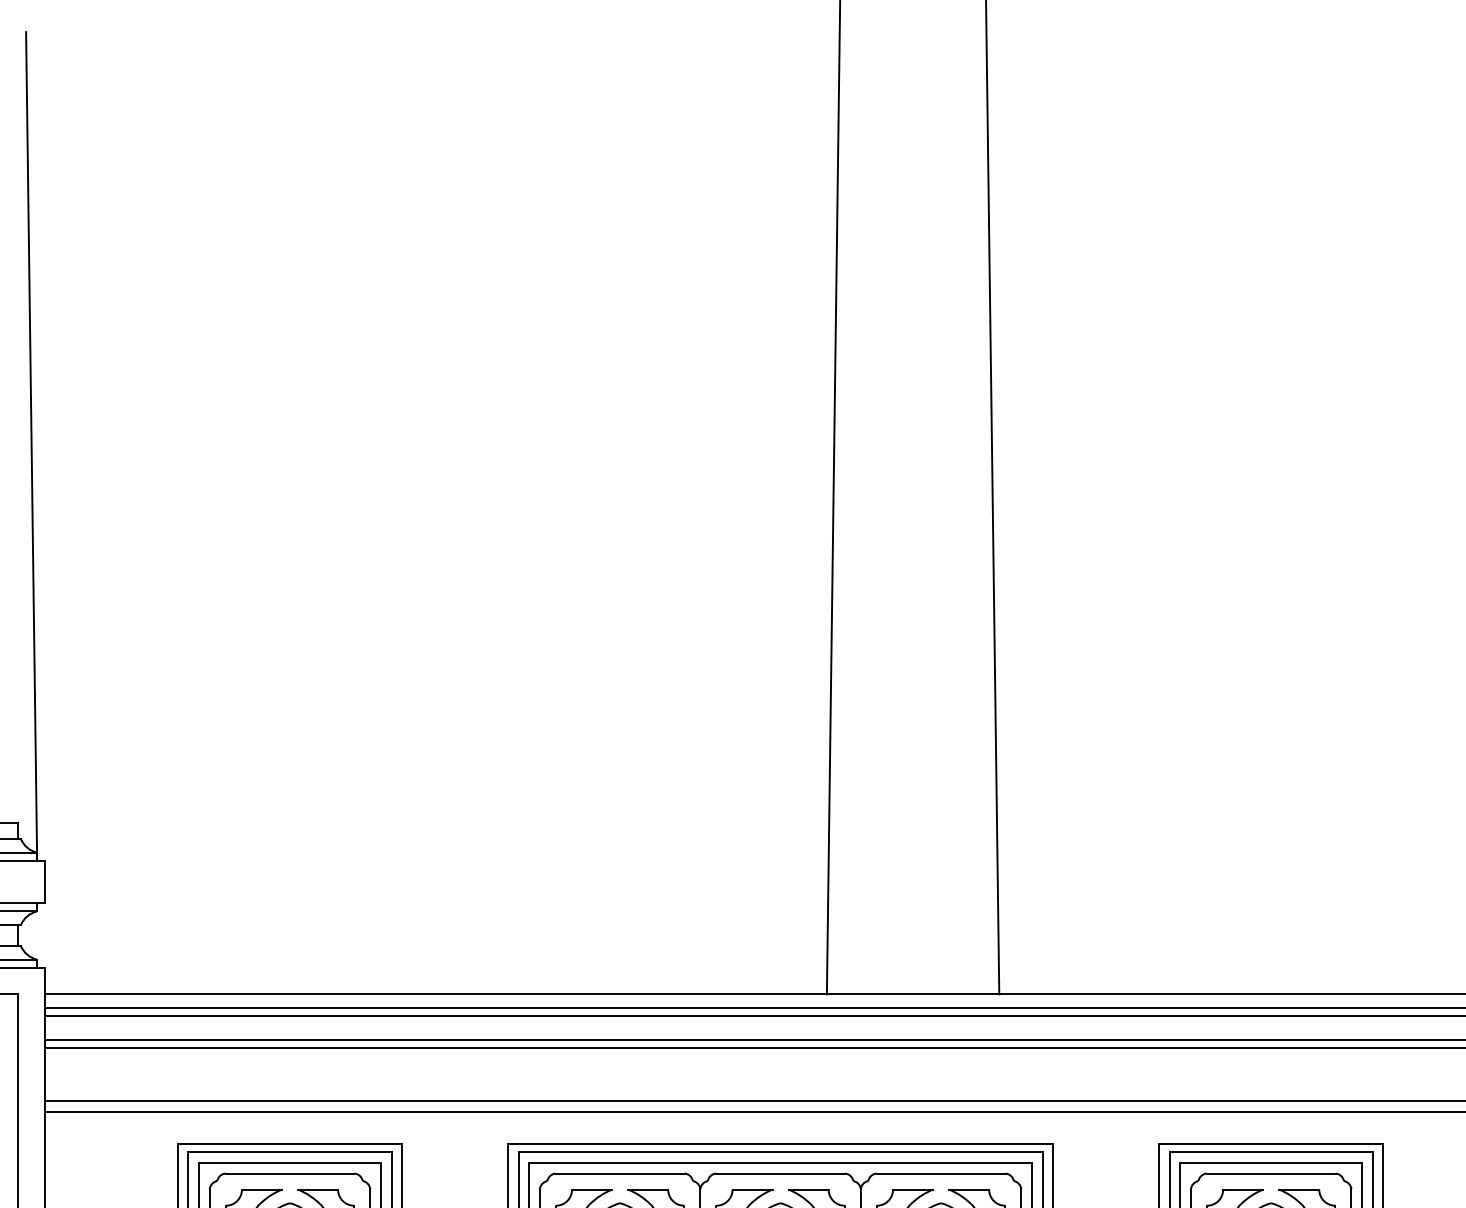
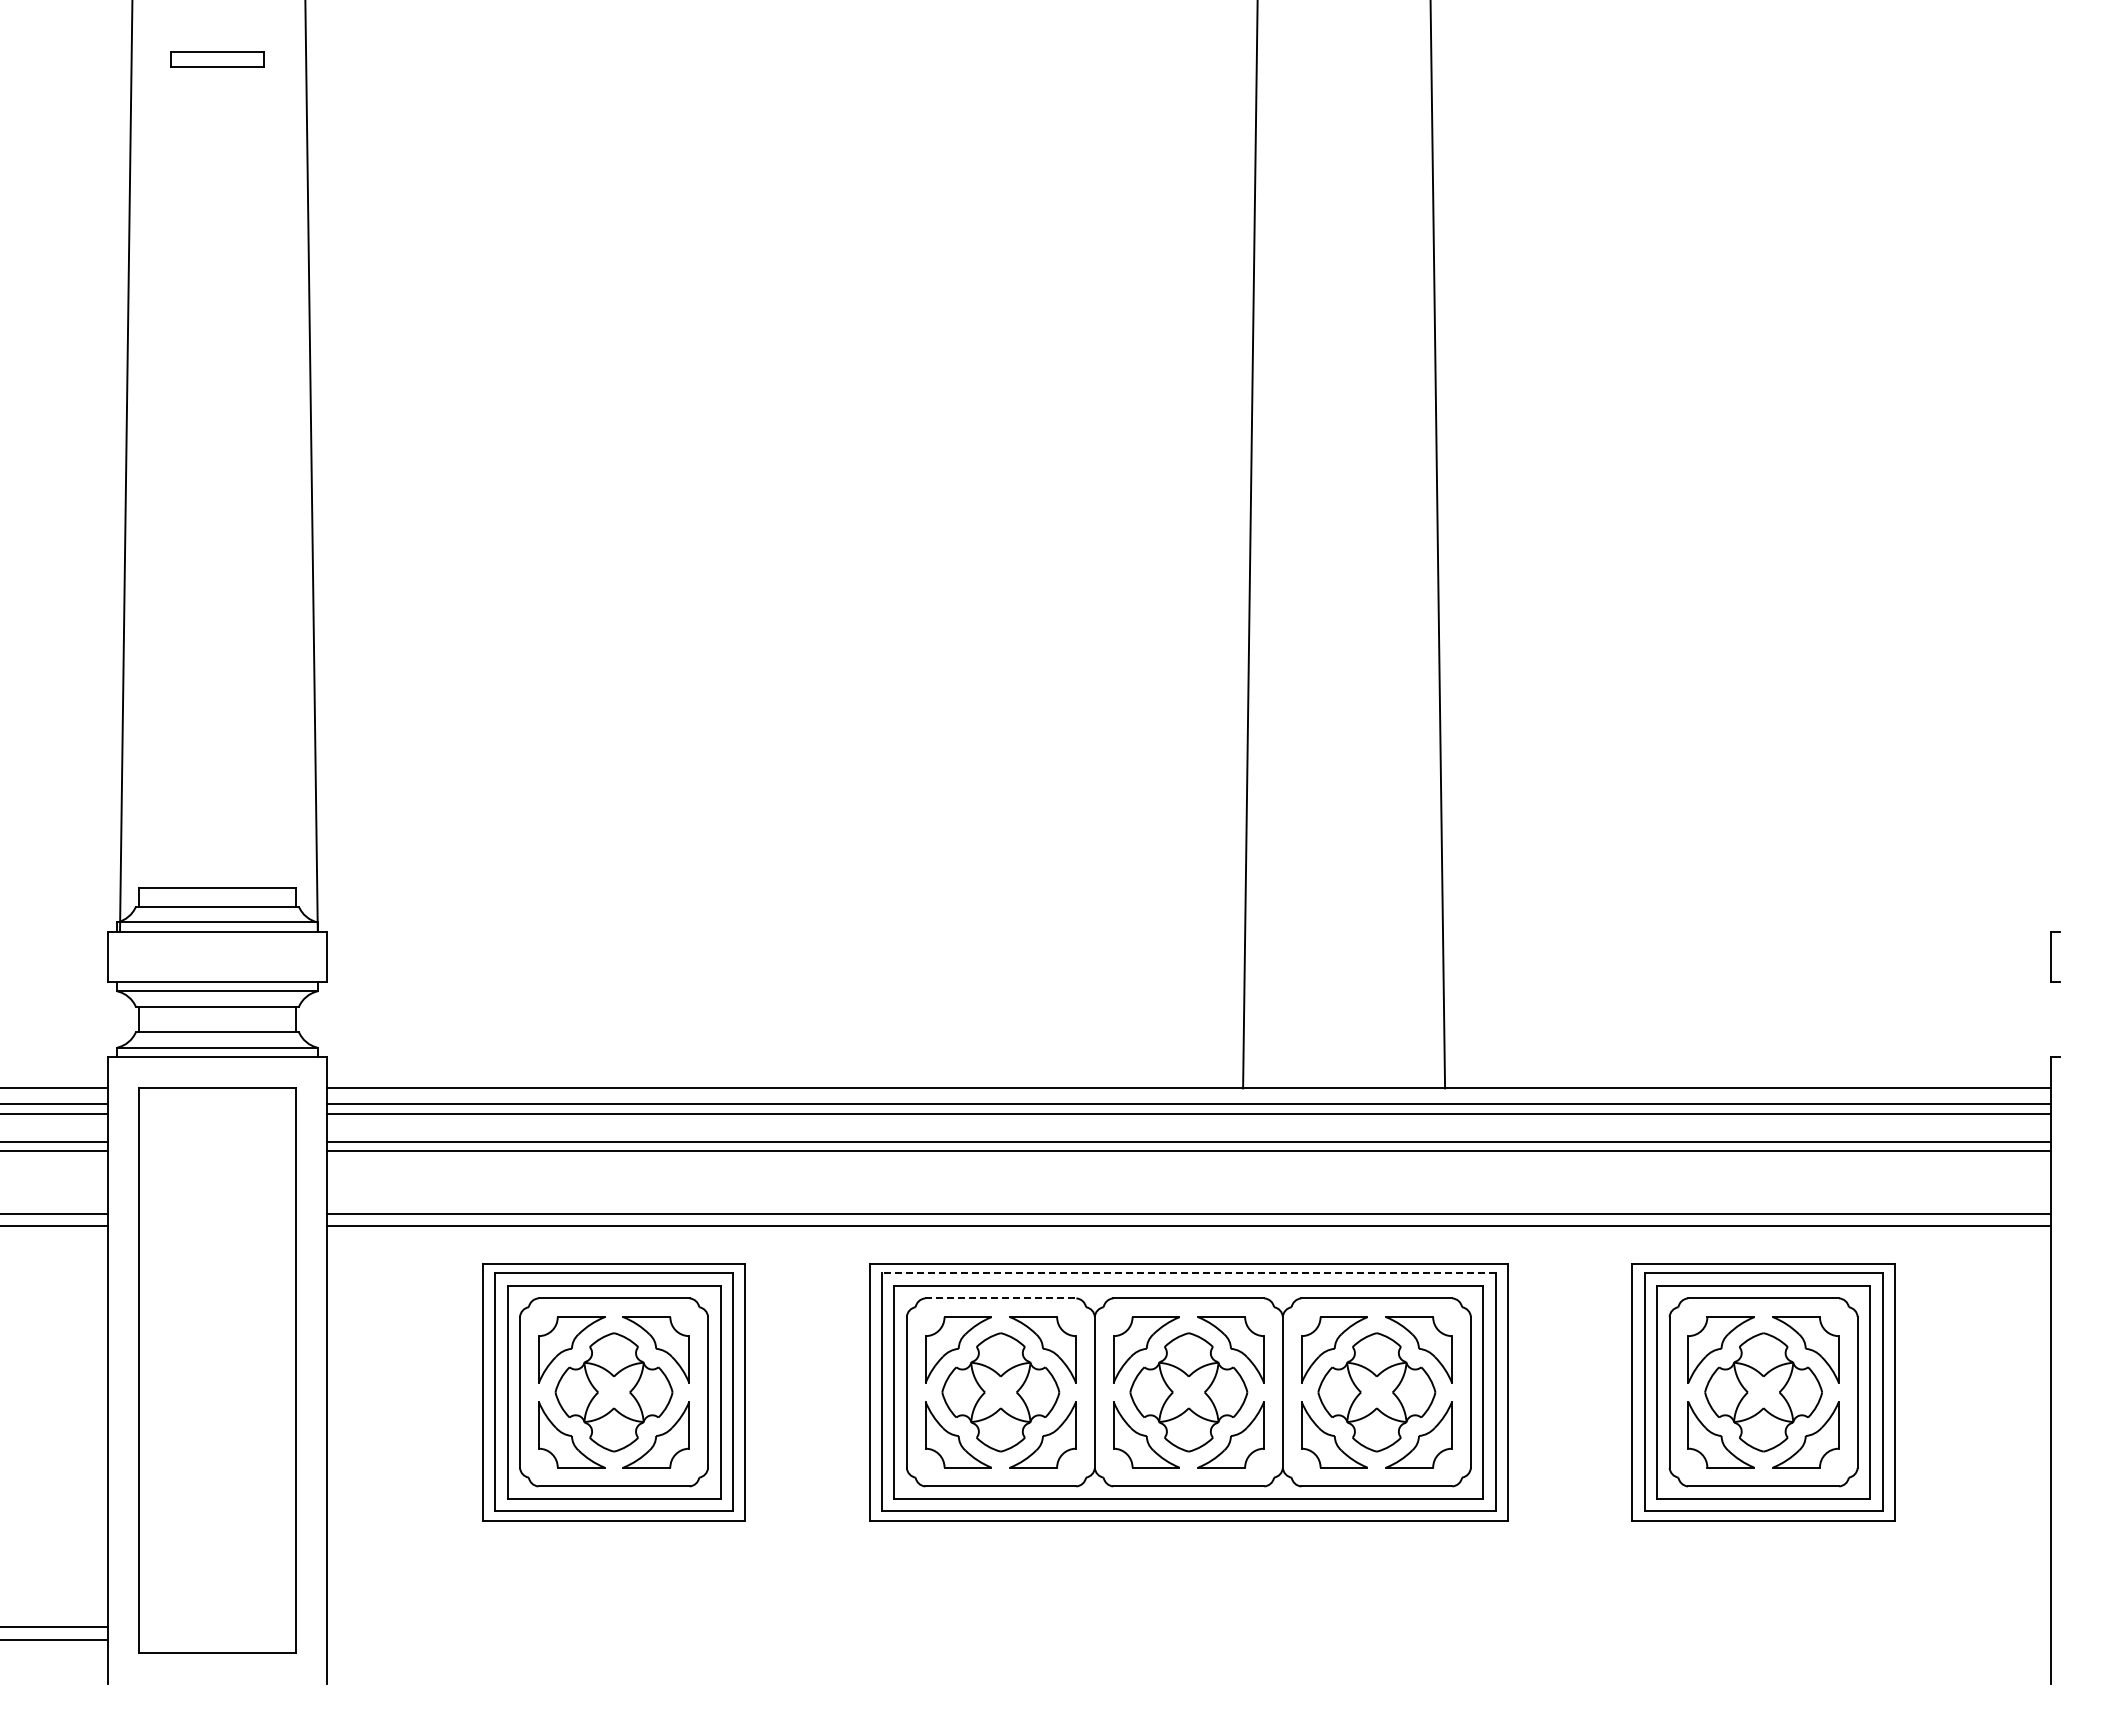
line: (780, 1152) -> (1188, 1273), solid -> dashed
line: (619, 1173) -> (1000, 1298), solid -> dashed

